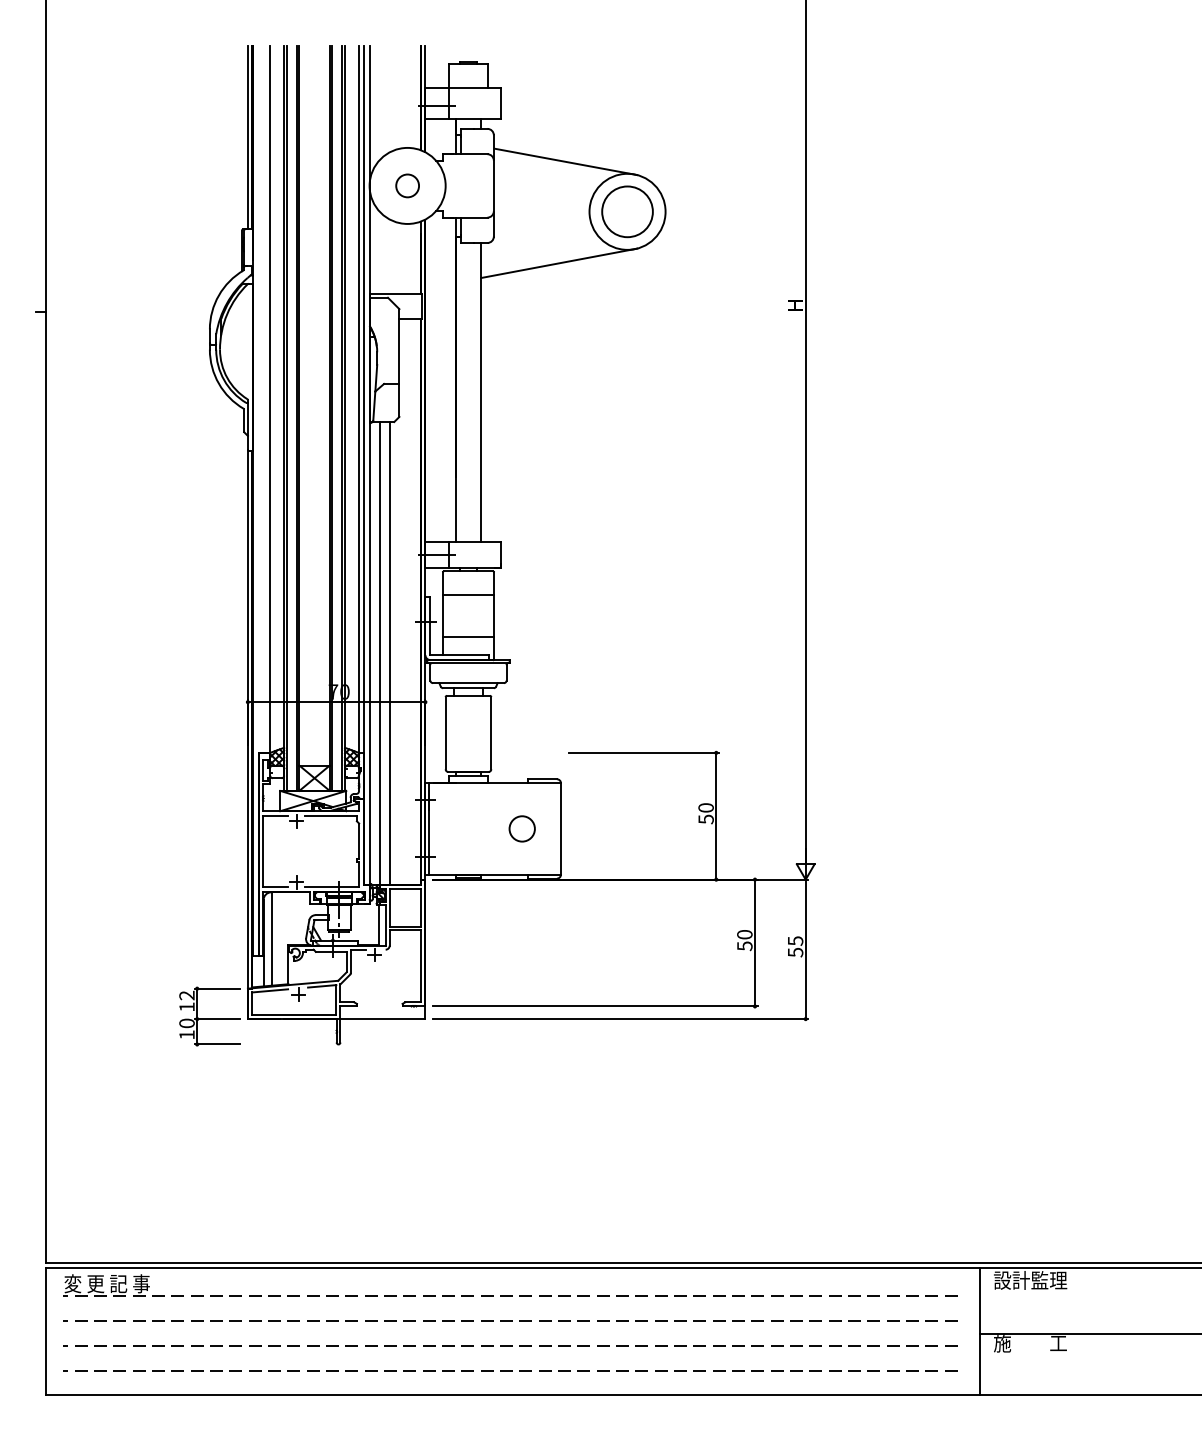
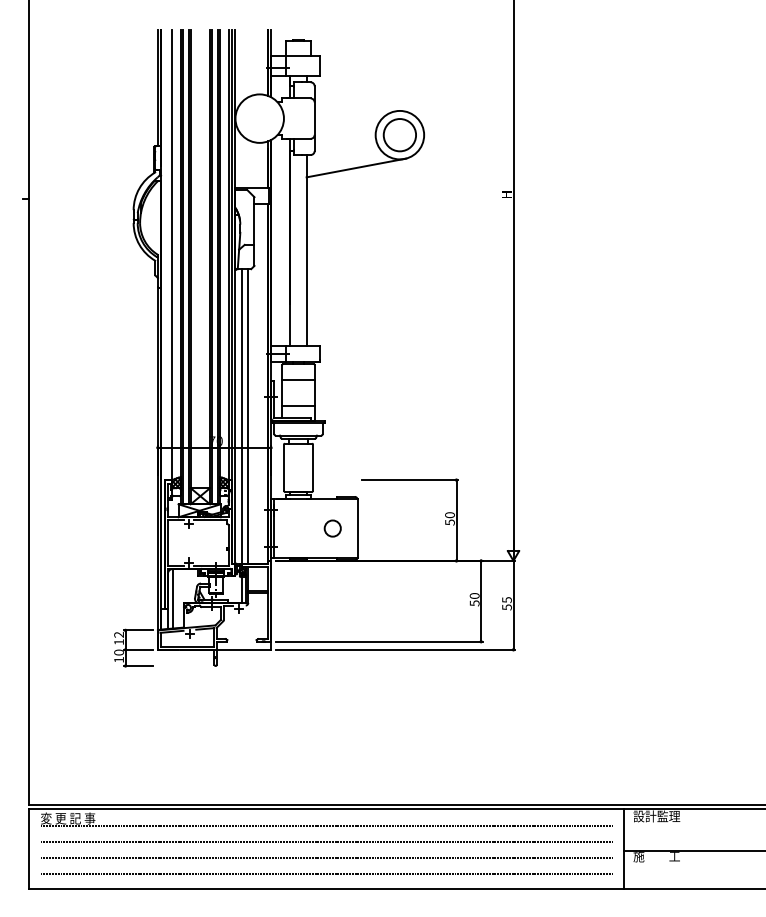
line: (565, 160) -> (360, 102), removed
circle: (407, 185) -> (259, 118), removed

